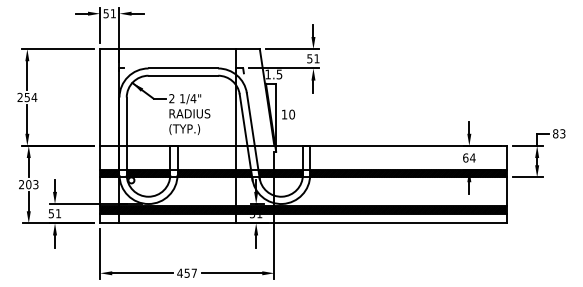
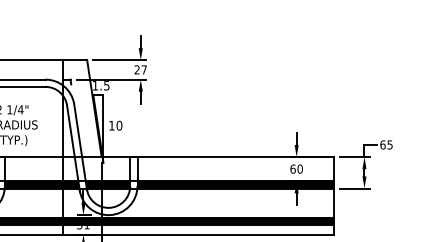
text: (313, 58) -> (140, 69), 51 -> 27
text: (559, 133) -> (386, 144), 83 -> 65
text: (472, 157) -> (299, 168), 64 -> 60

